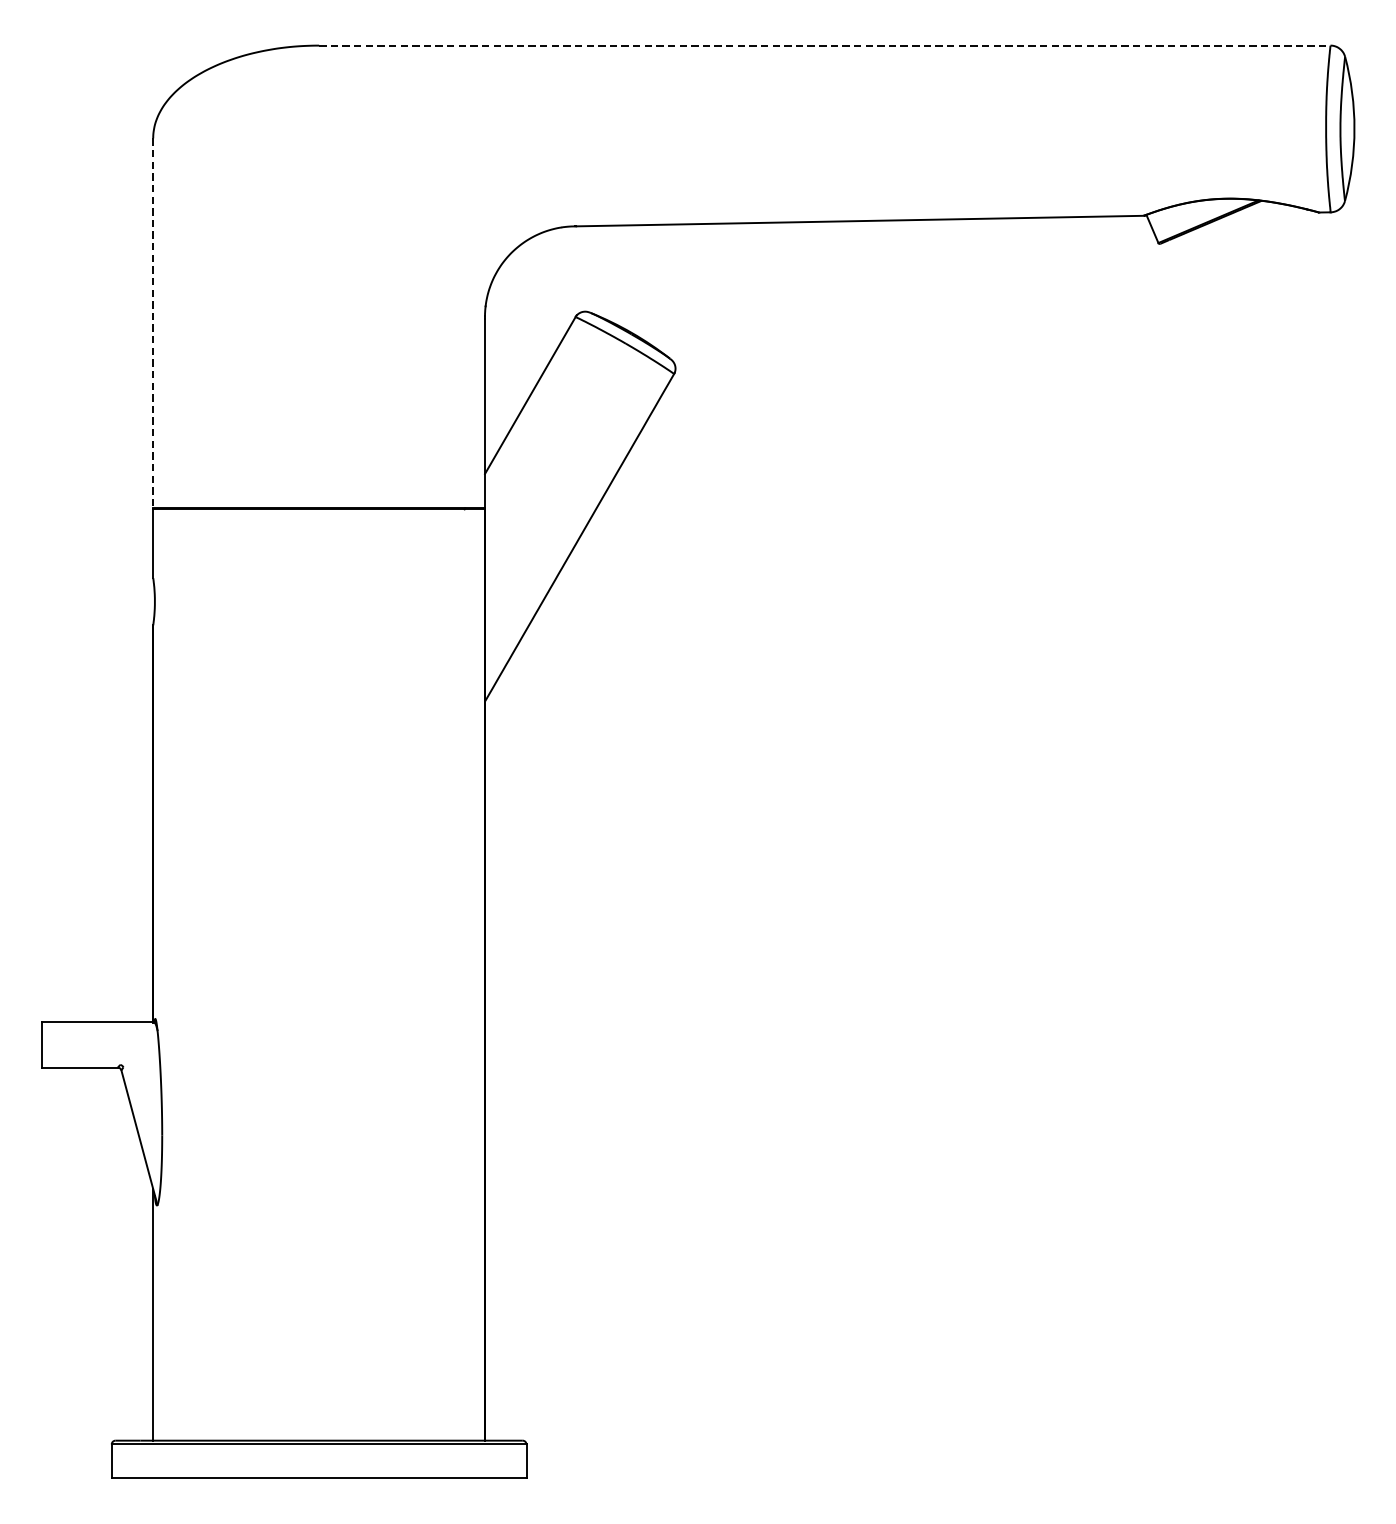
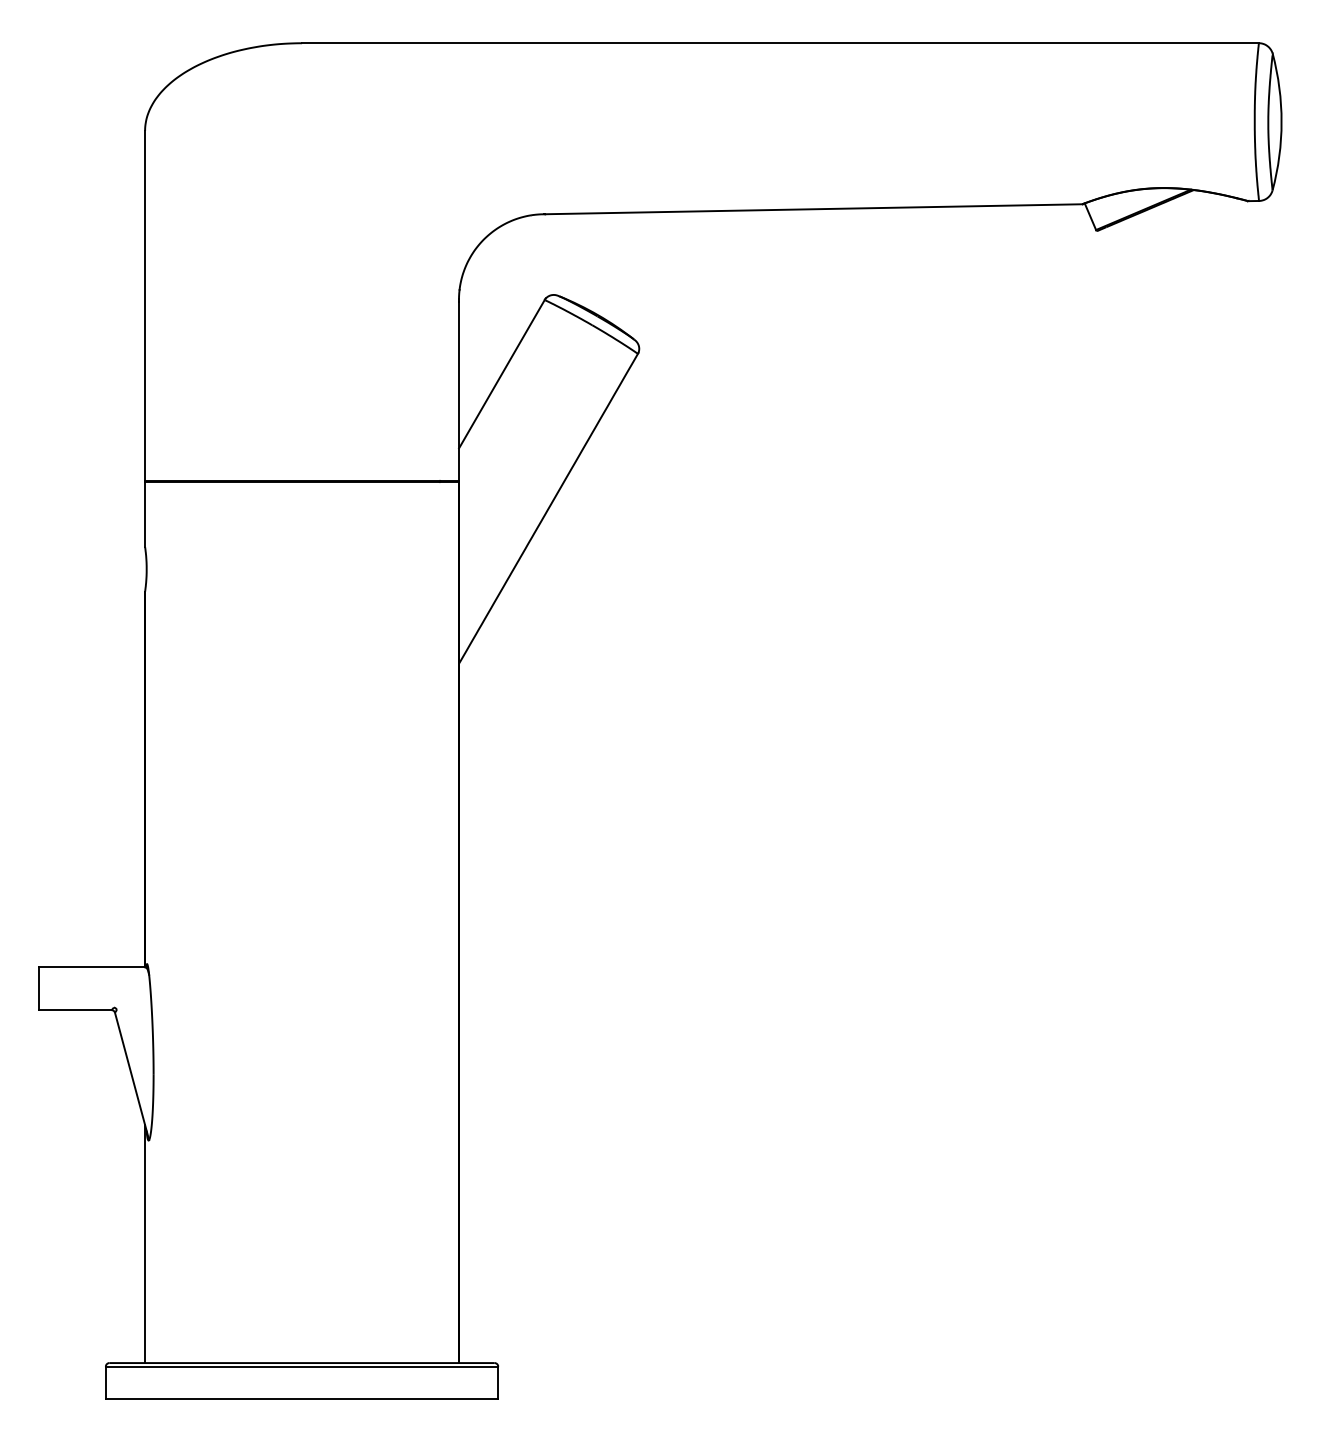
line: (824, 45) -> (780, 43), dashed -> solid
line: (153, 322) -> (145, 305), dashed -> solid

